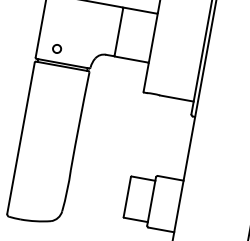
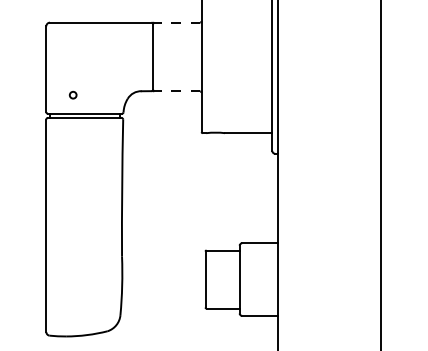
line: (140, 10) -> (177, 22), solid -> dashed
circle: (56, 48) -> (72, 94), size x0.6
line: (131, 59) -> (177, 91), solid -> dashed

